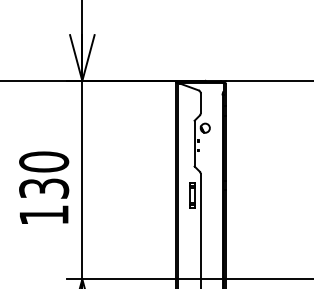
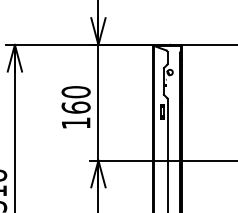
text: (43, 188) -> (75, 107), 130 -> 160

